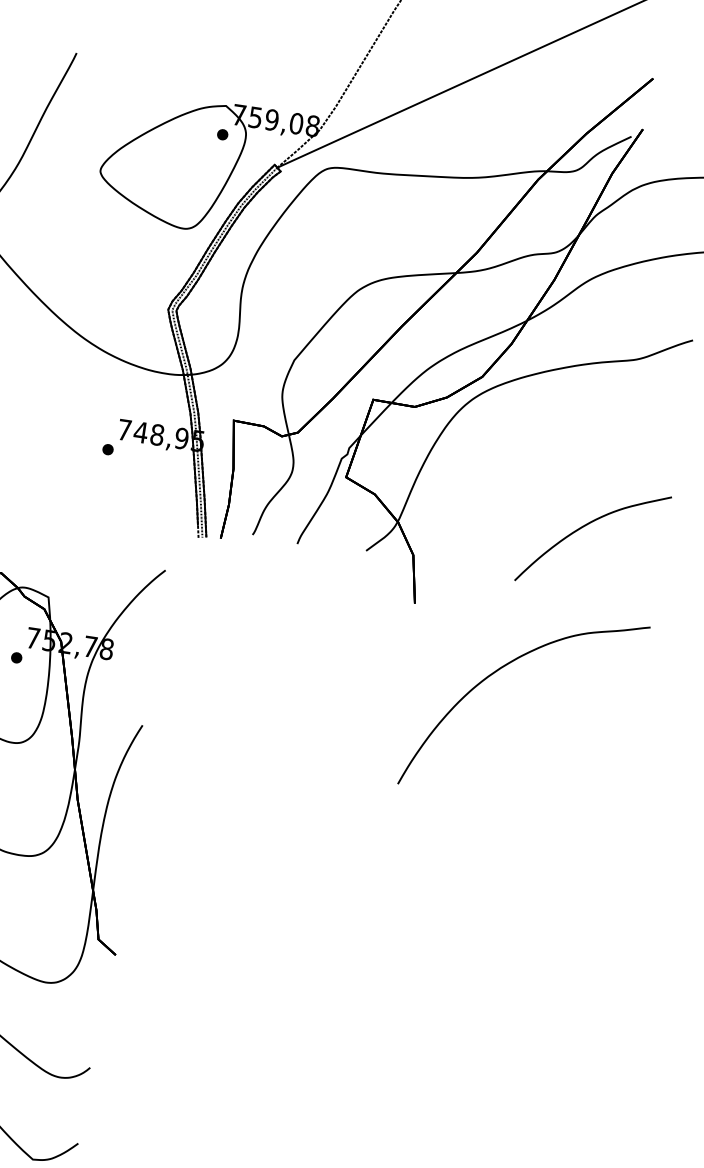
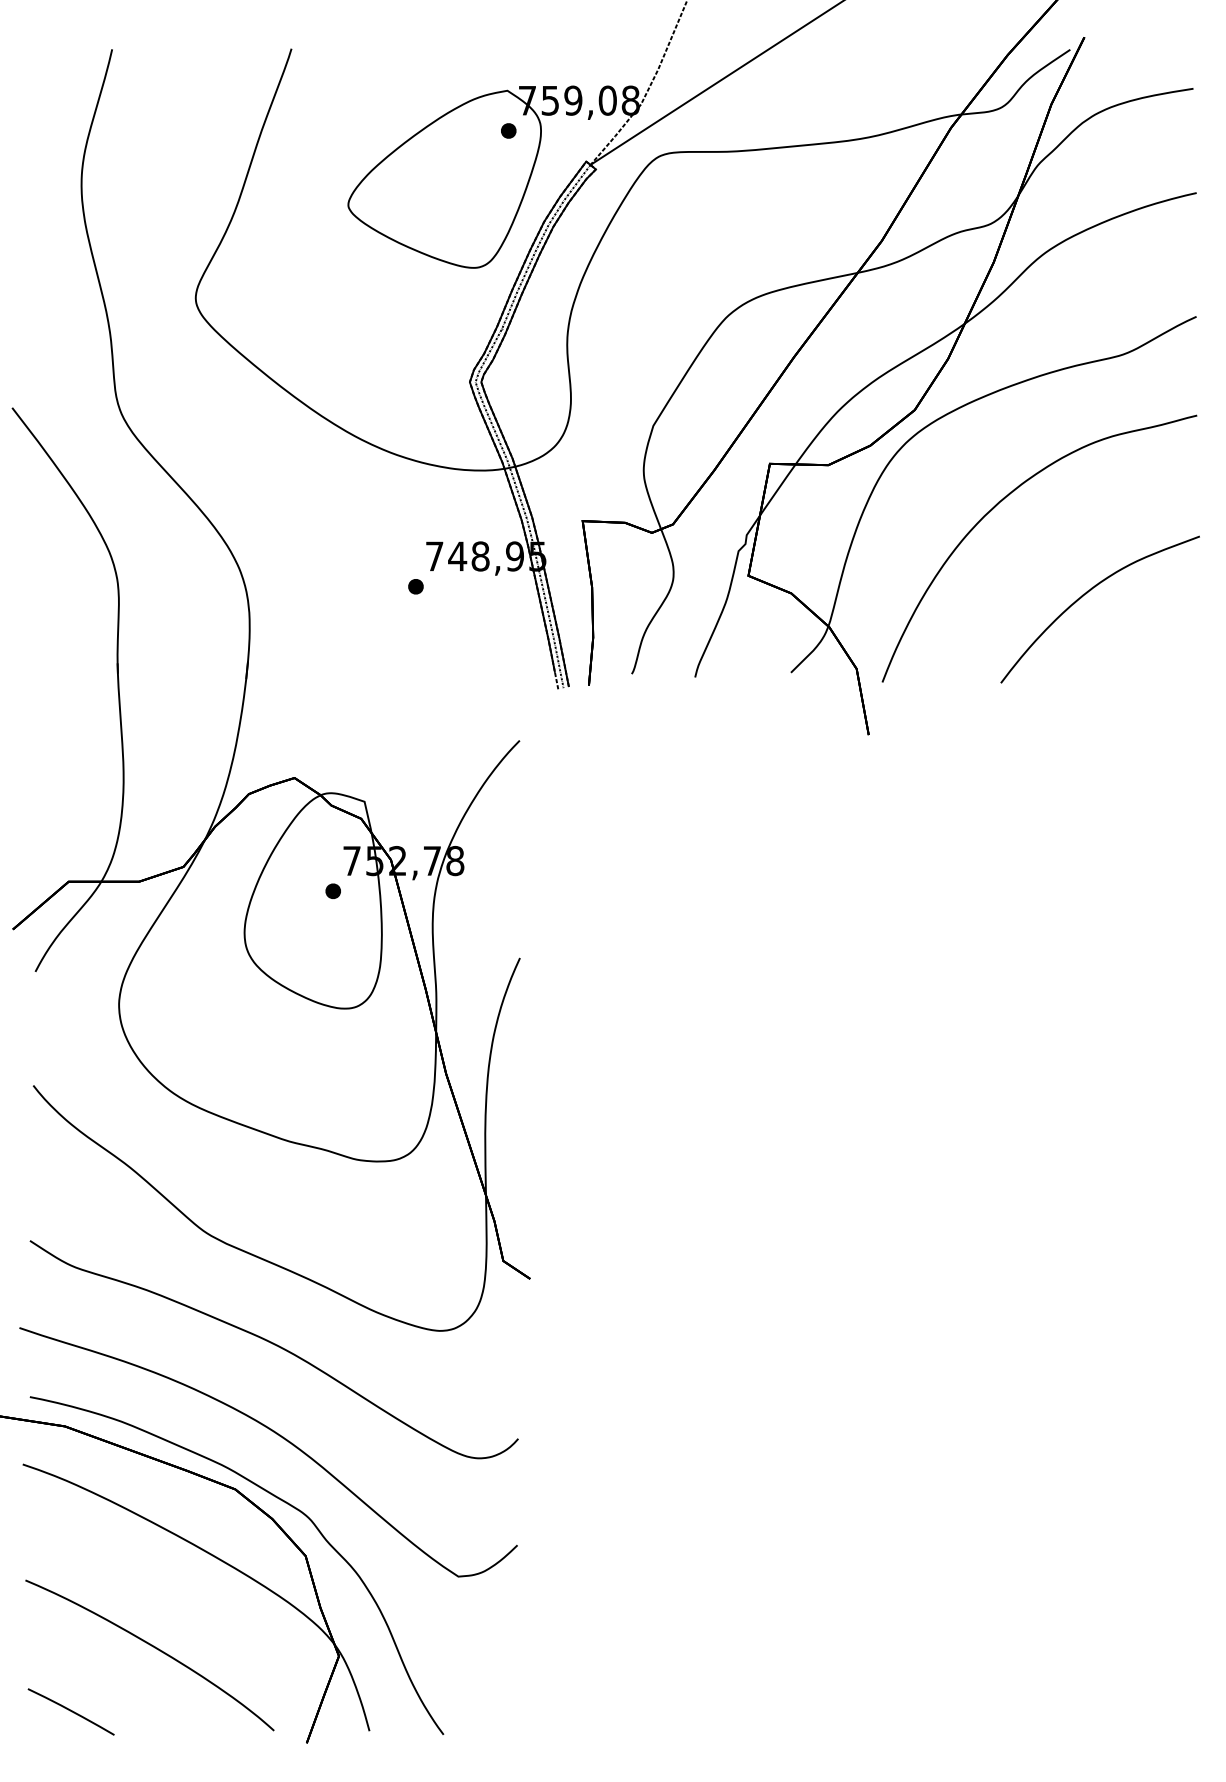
part: (503, 667) -> (1003, 500), moved

